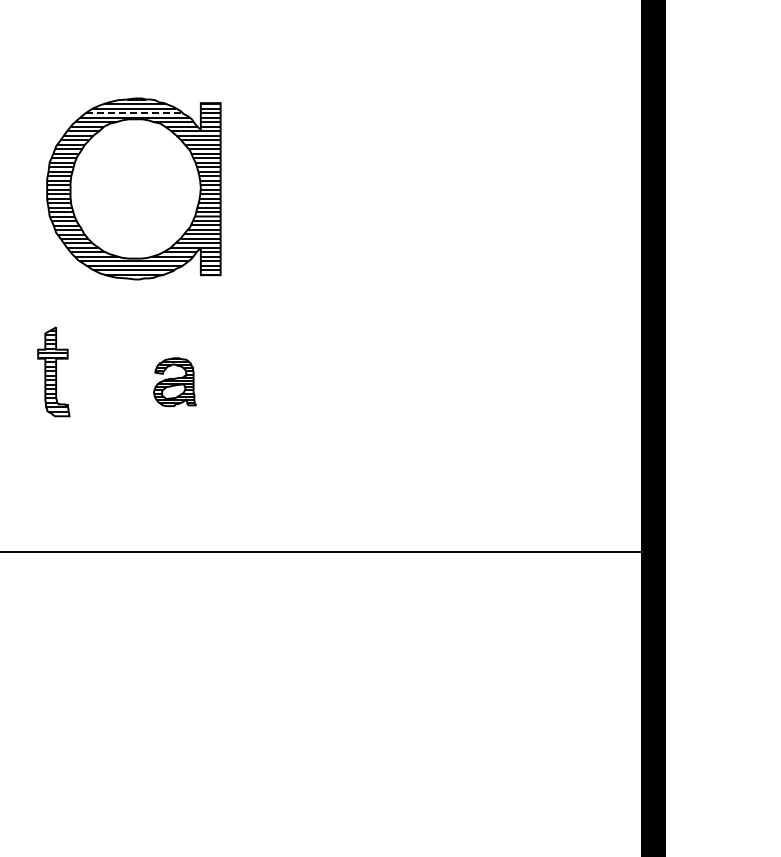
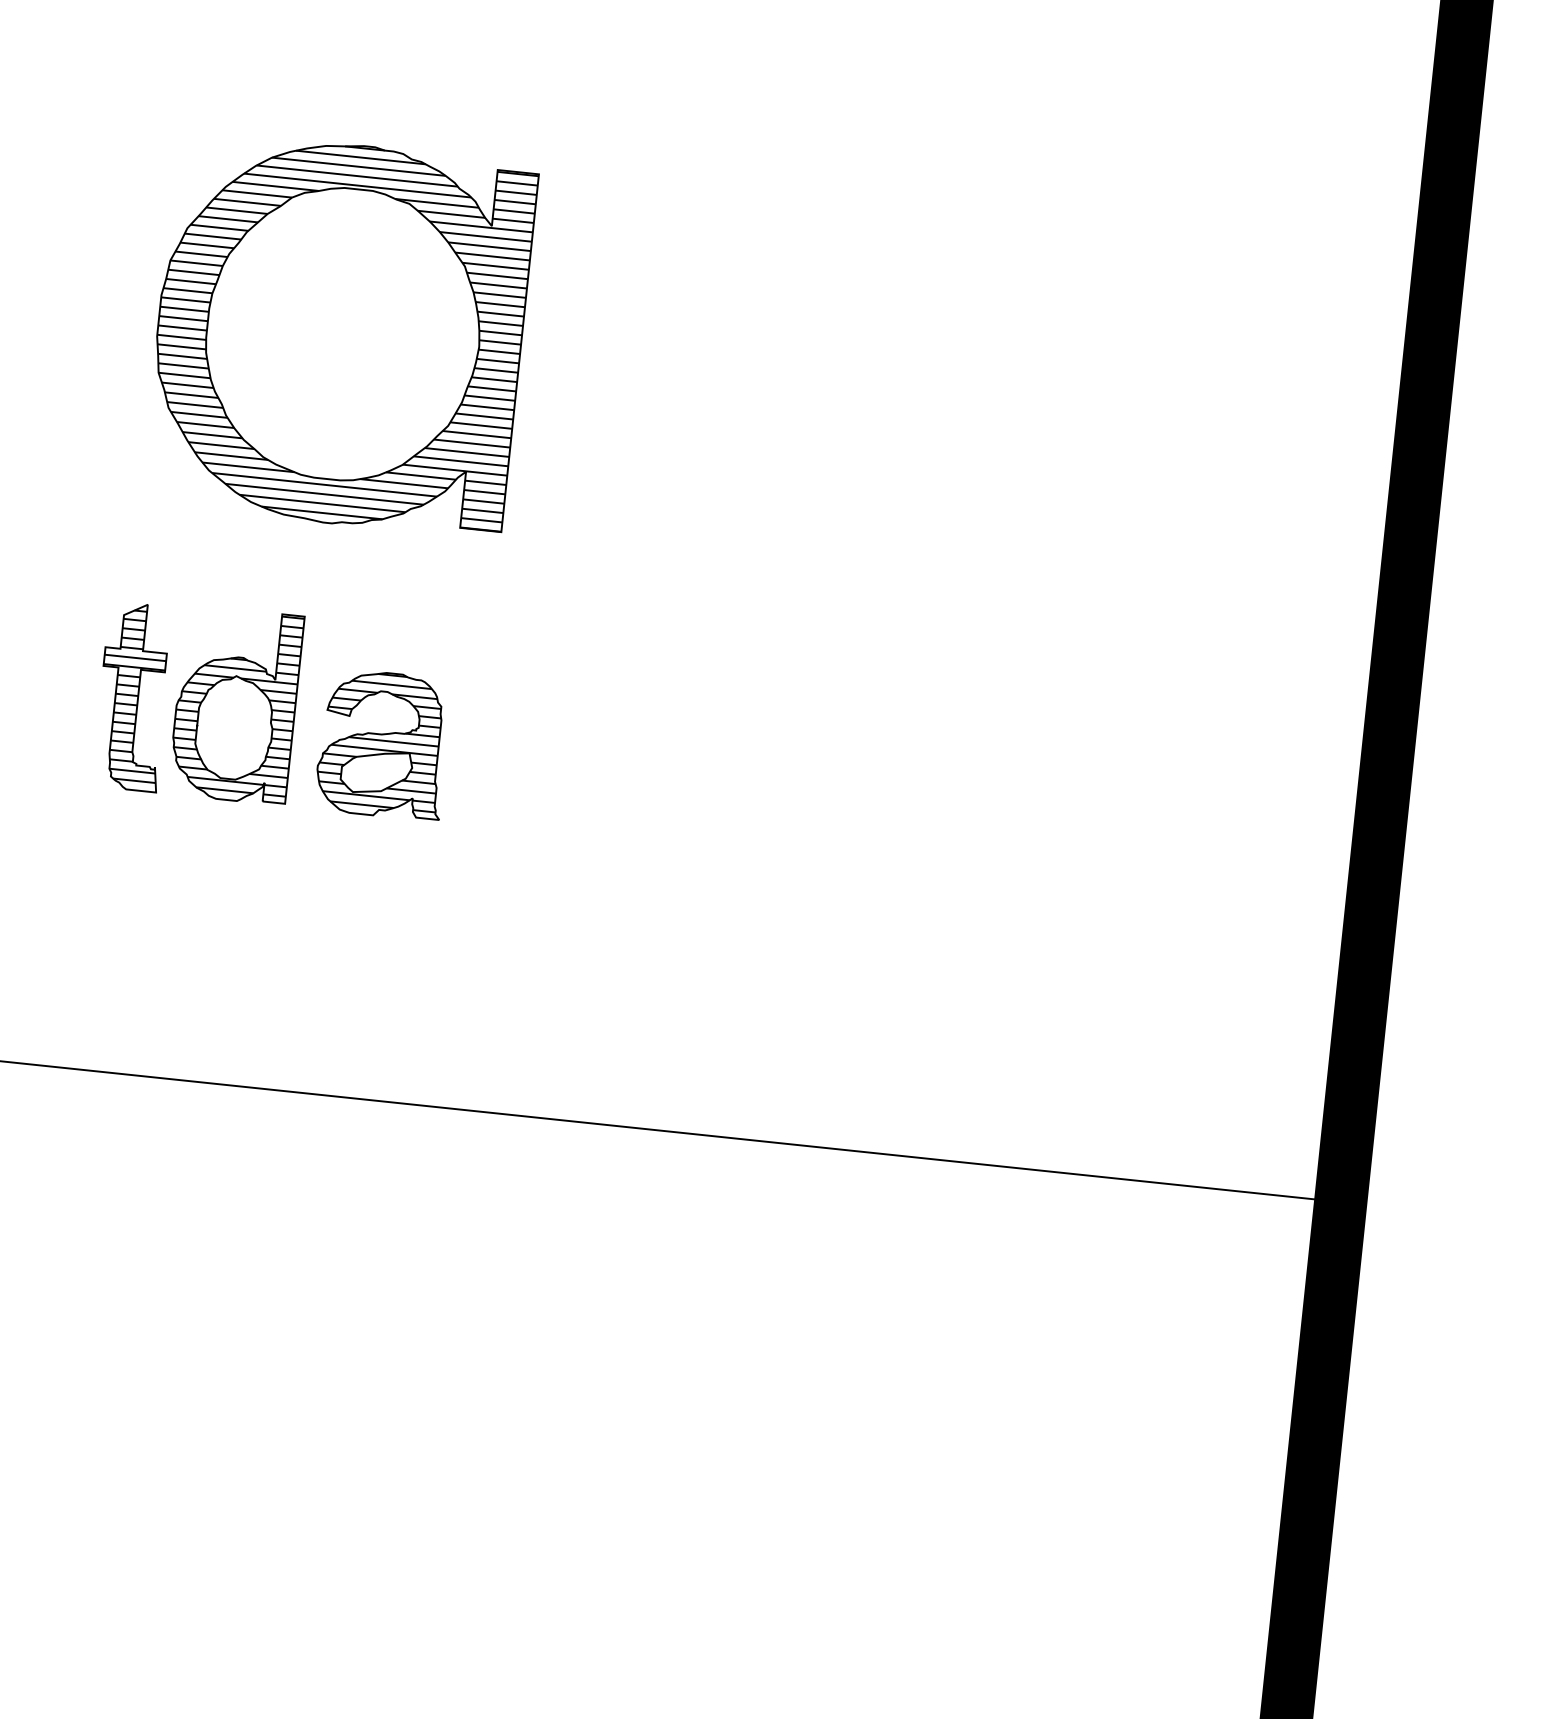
line: (134, 113) -> (357, 177), dashed -> solid
part: (103, 370) -> (236, 704), added
part: (174, 382) -> (381, 745), size x1.43

